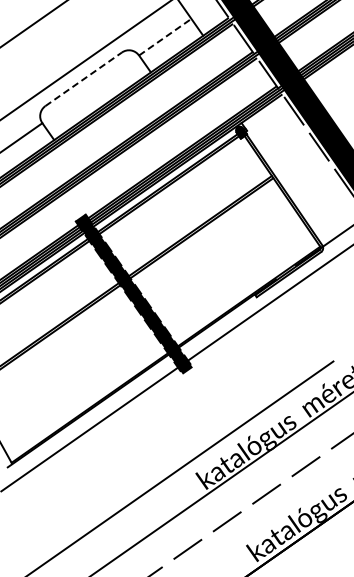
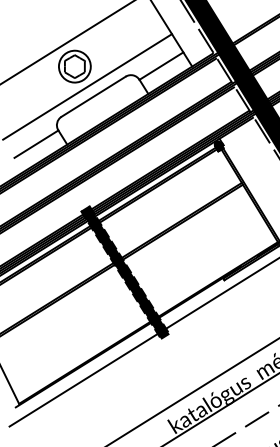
line: (165, 37) -> (161, 66), dashed -> solid
part: (58, 42) -> (74, 65), added
line: (83, 79) -> (93, 96), dashed -> solid

